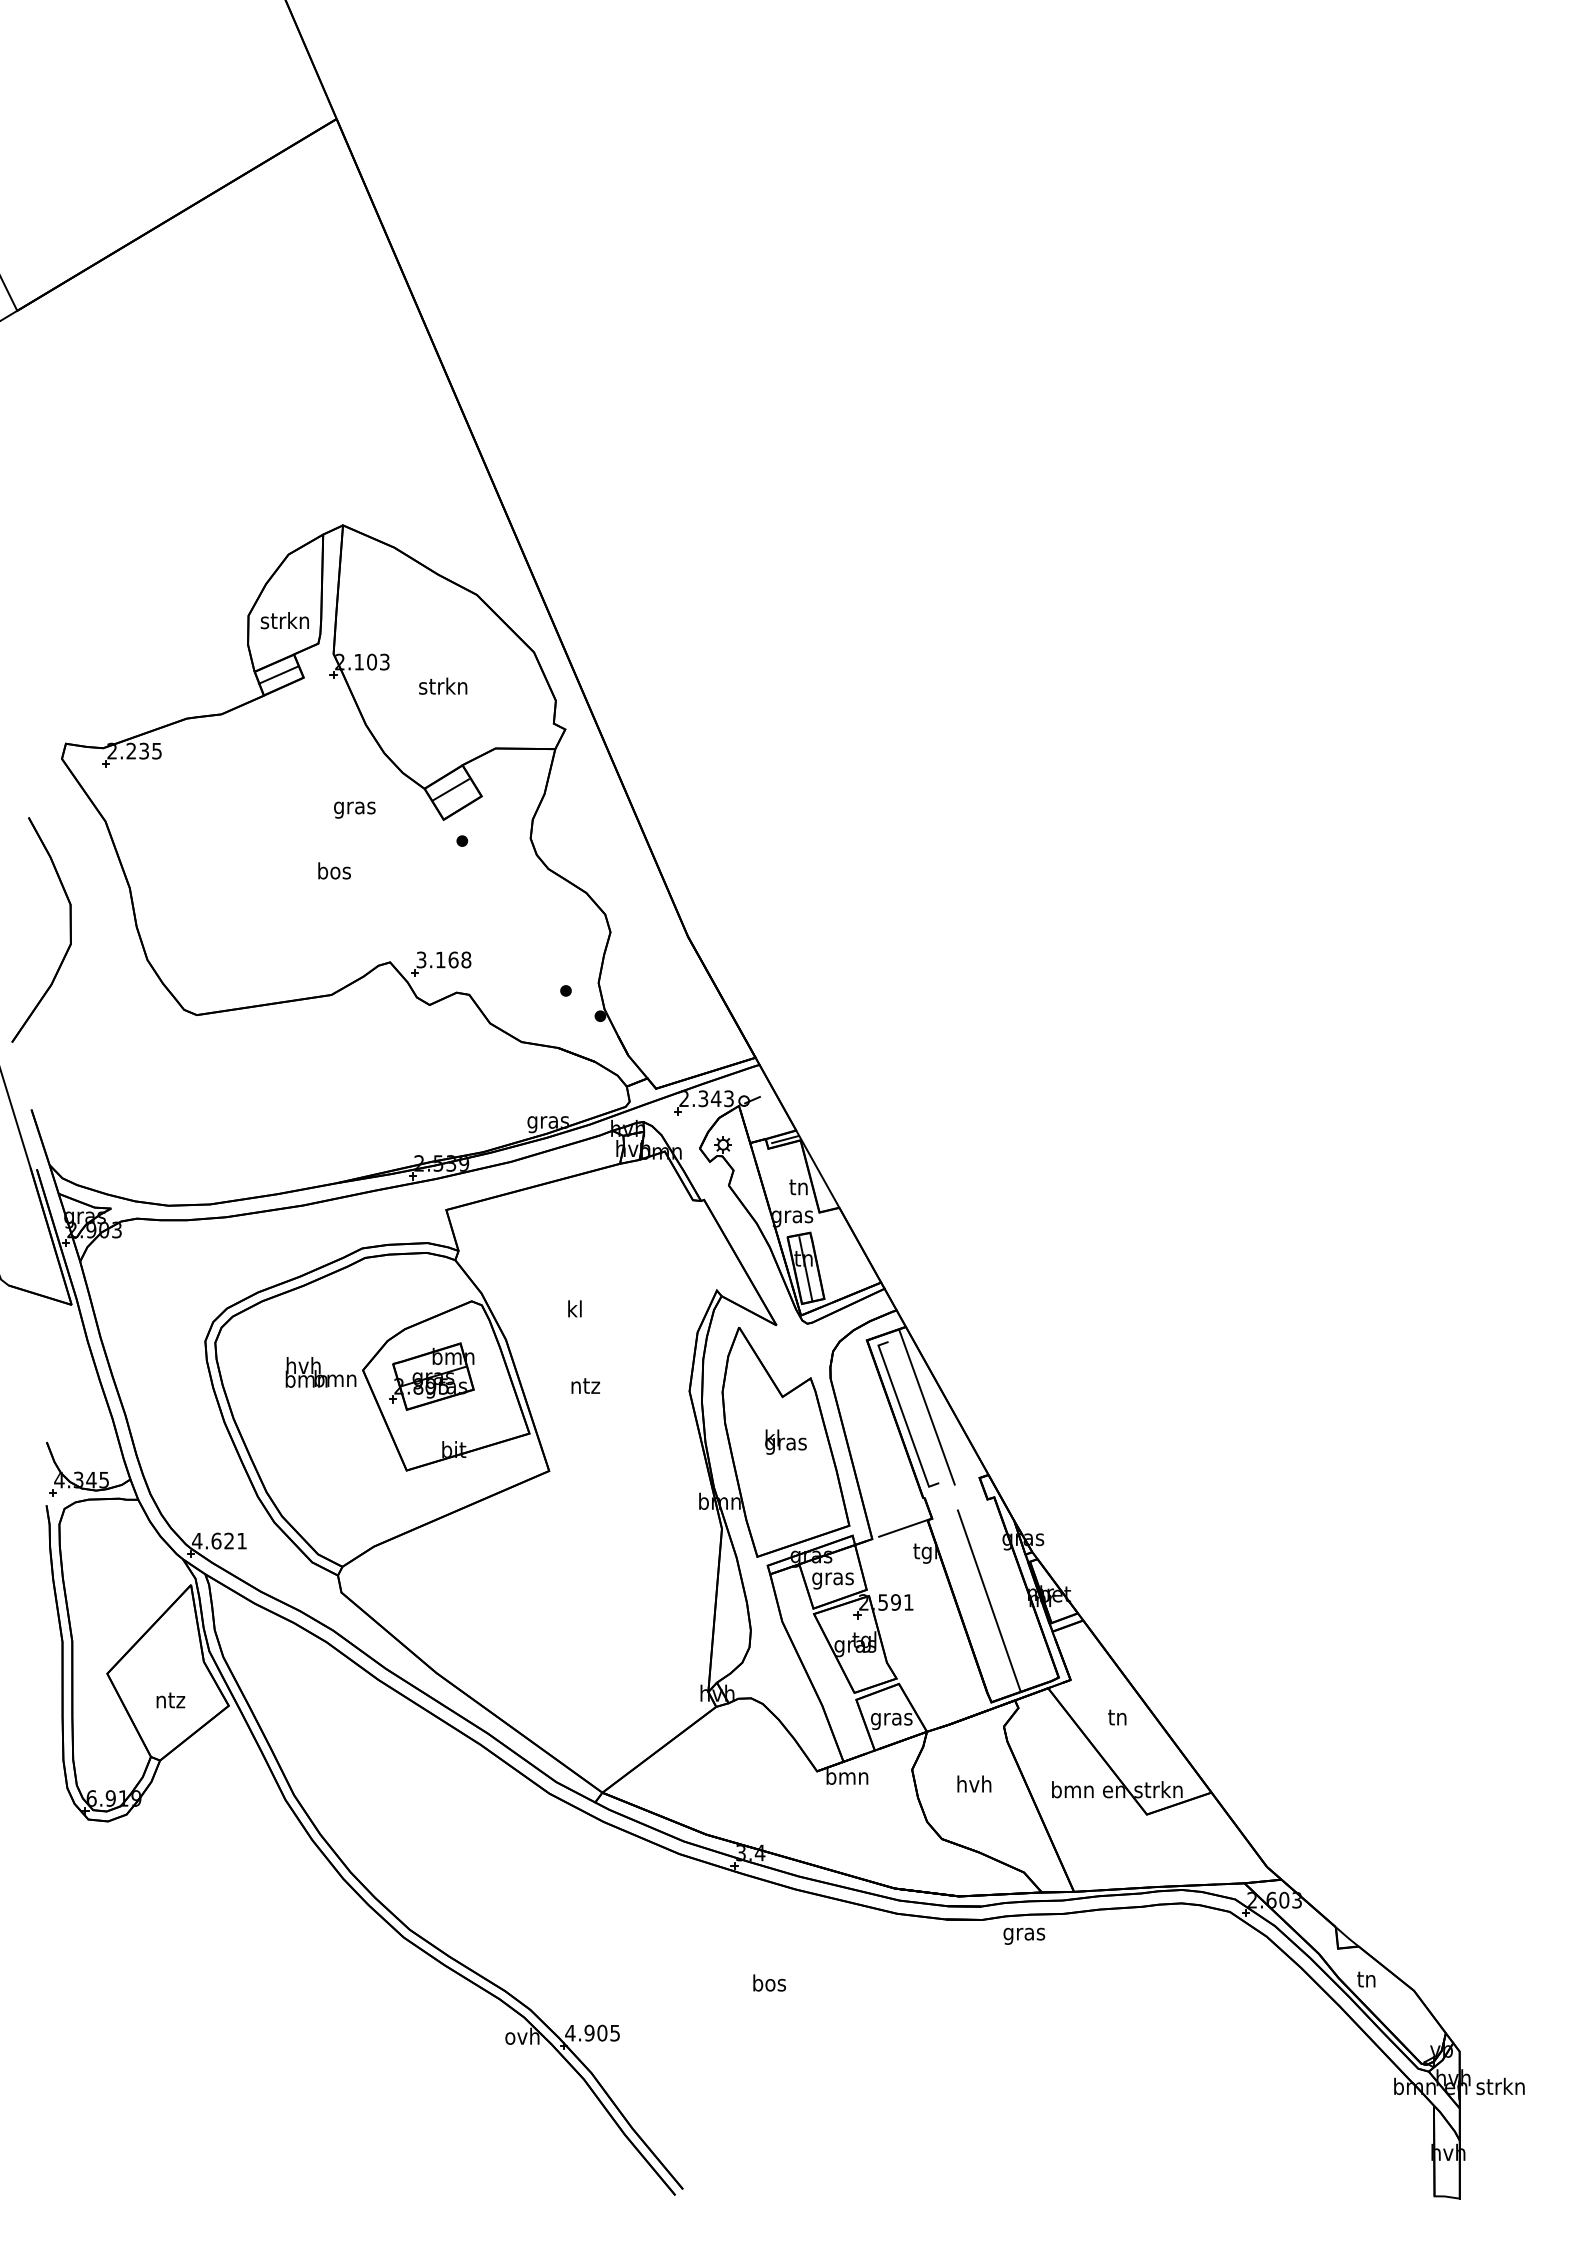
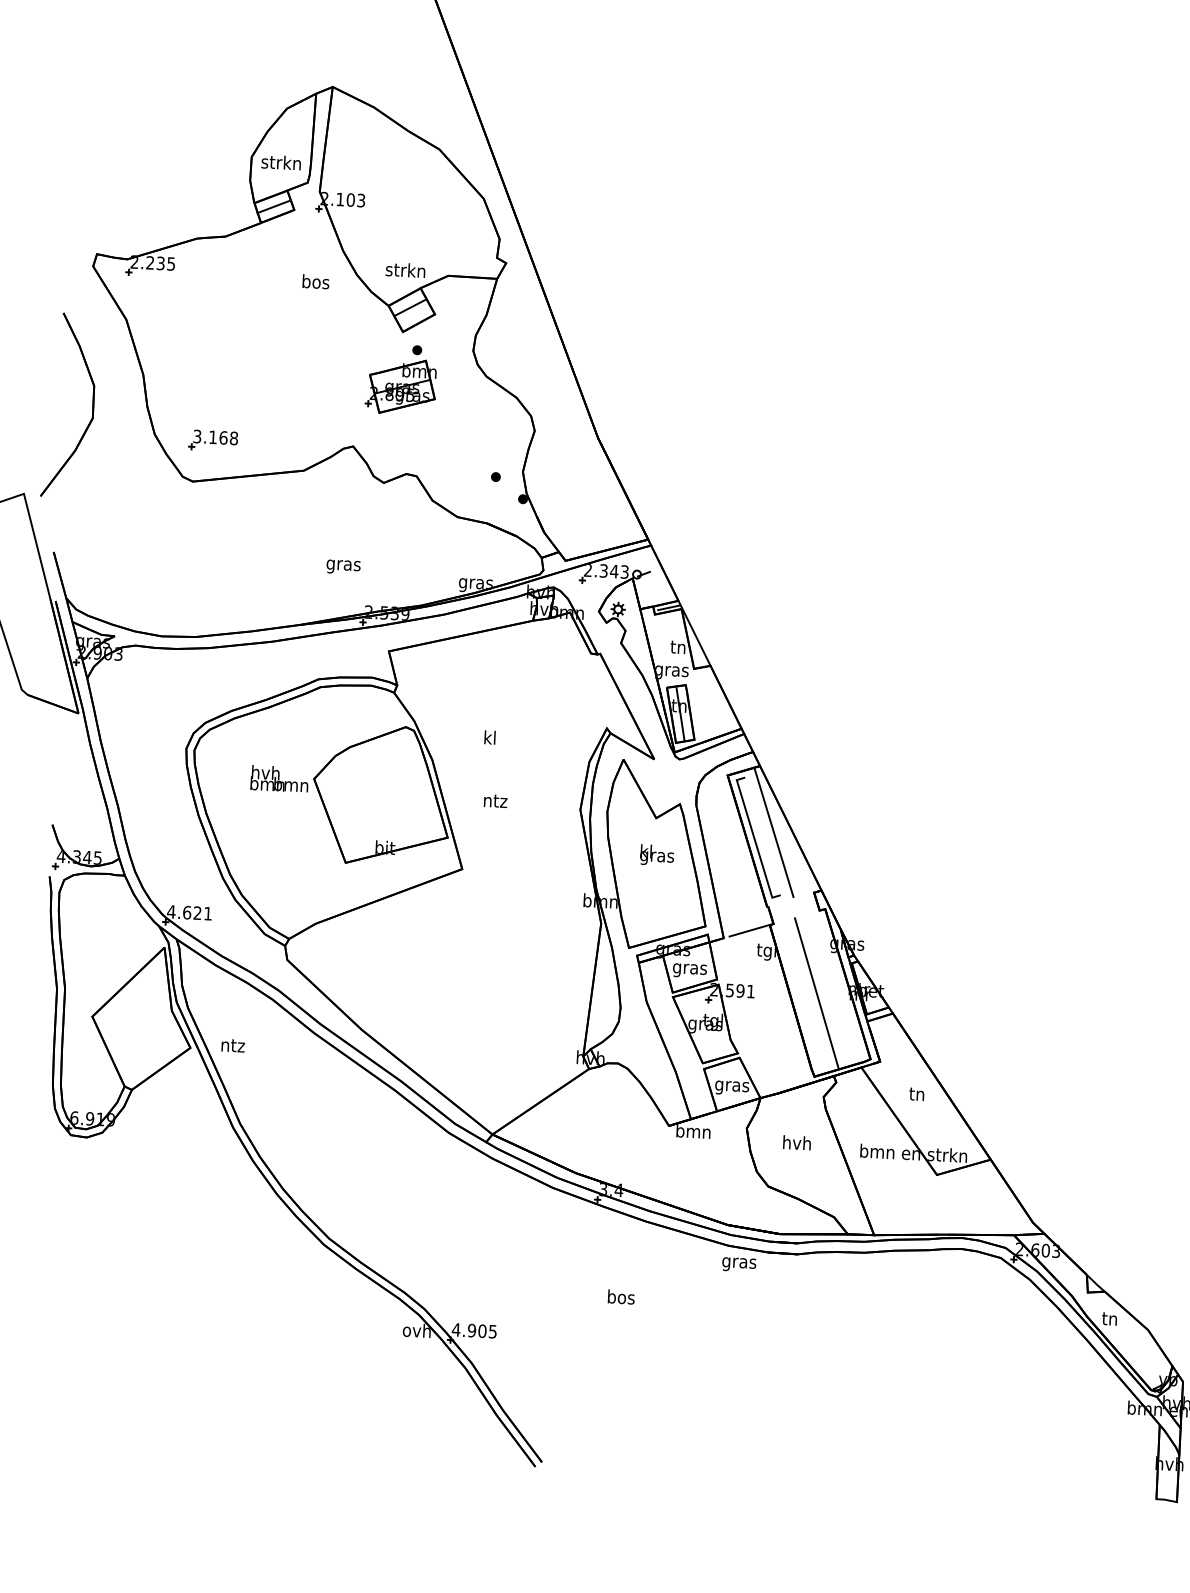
text: (443, 685) -> (405, 269), moved
text: (354, 809) -> (343, 566), moved
text: (334, 870) -> (315, 281), moved
part: (441, 963) -> (213, 440), moved
part: (431, 1376) -> (400, 386), moved
text: (170, 1700) -> (232, 1045), moved
text: (1024, 1935) -> (739, 1264), moved

